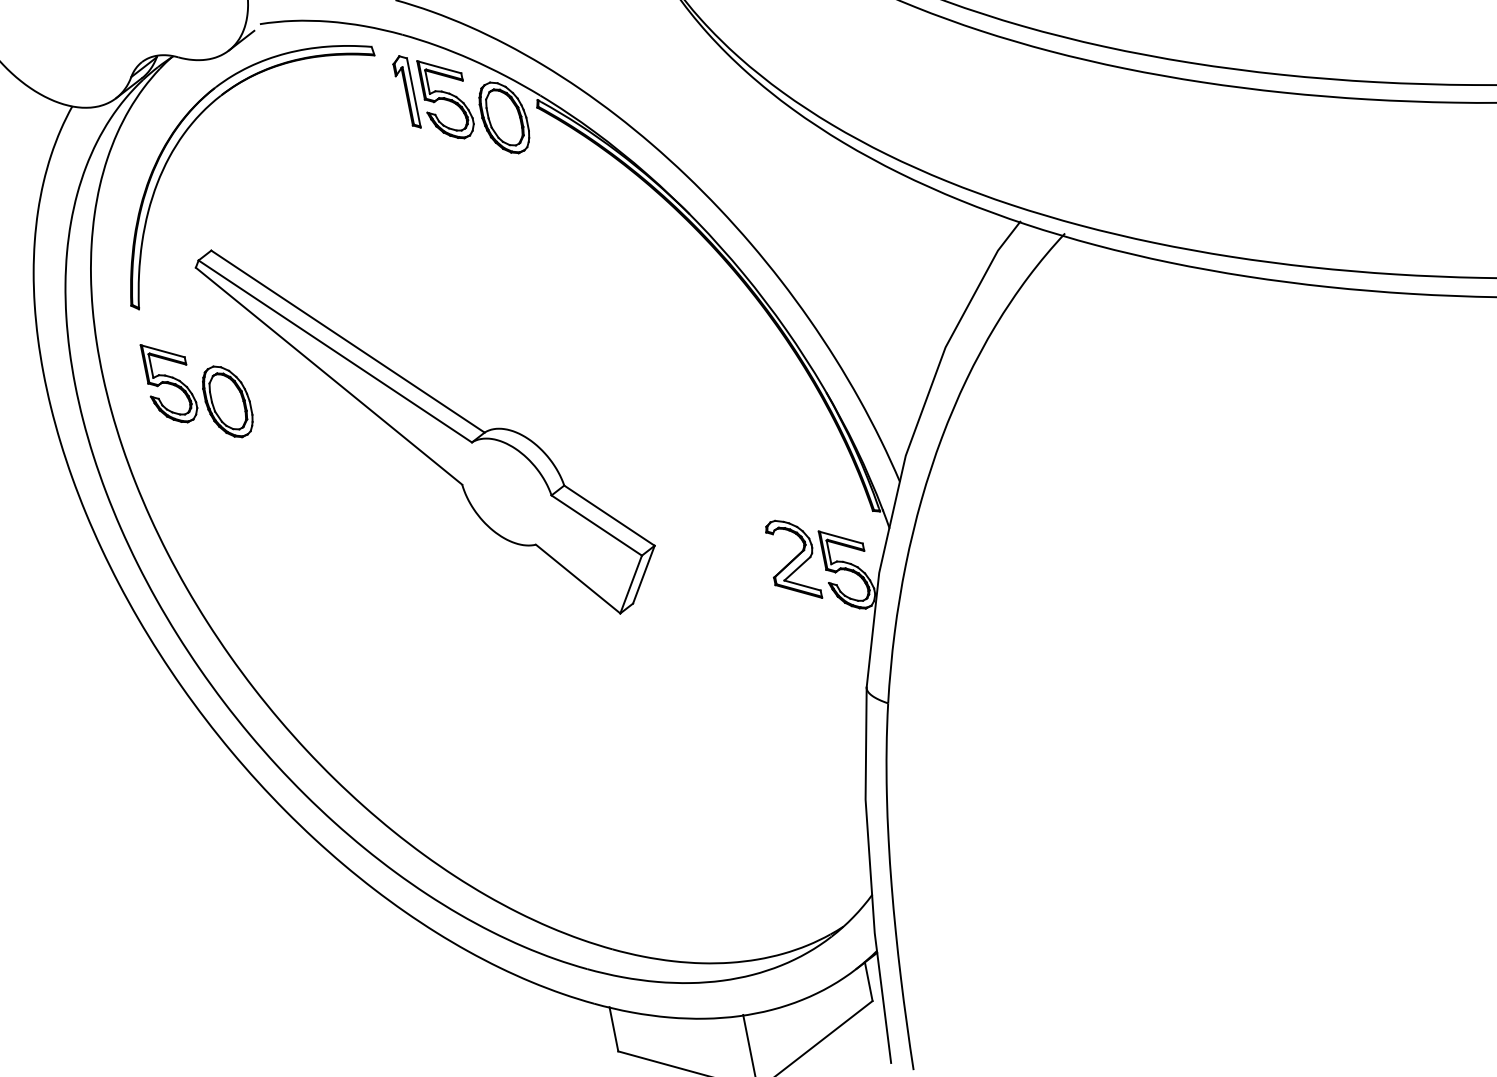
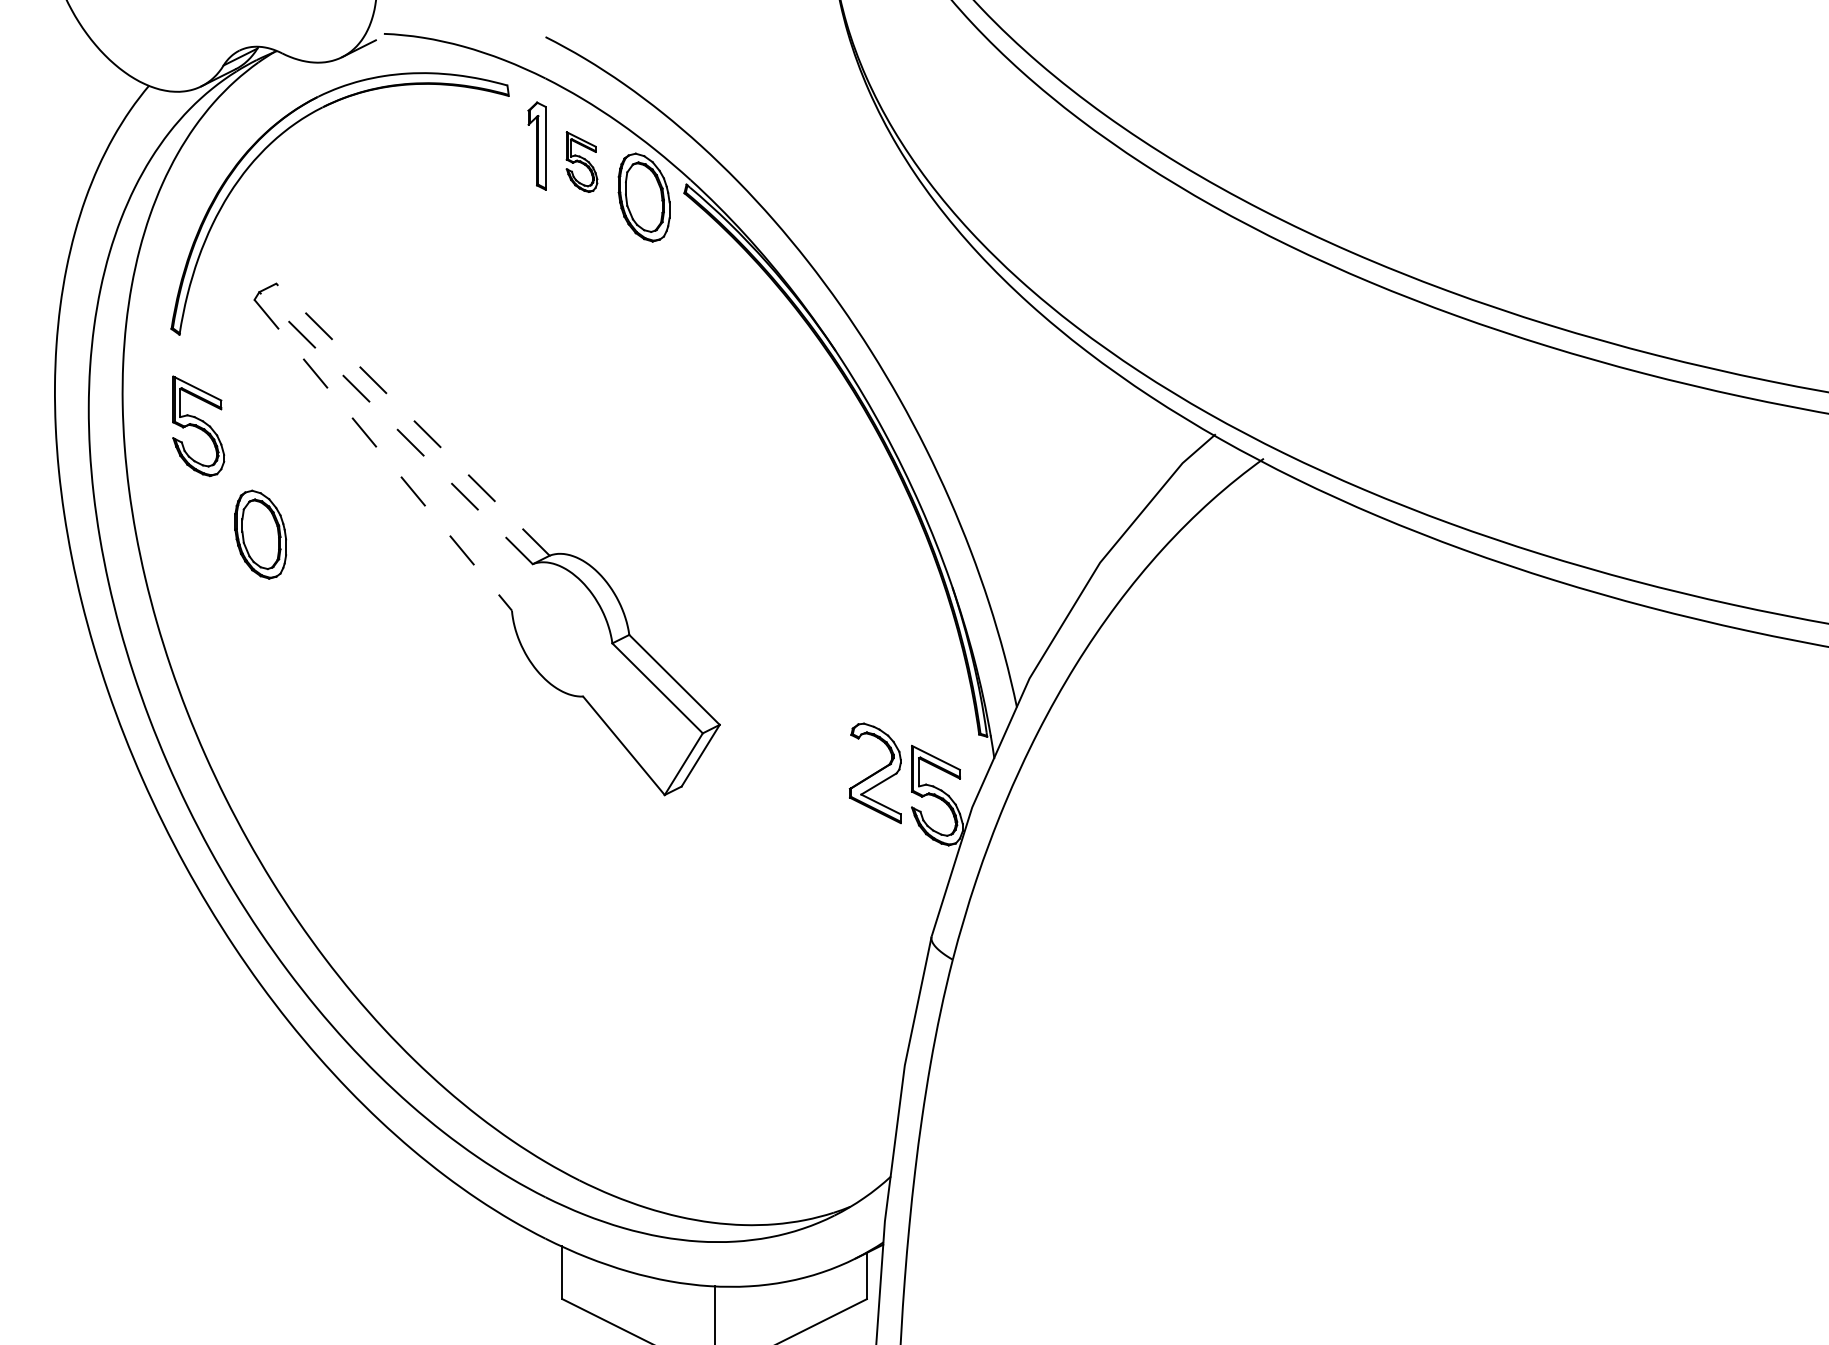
part: (446, 98) -> (581, 161), size x0.6
line: (347, 341) -> (412, 419), solid -> dashed
line: (335, 351) -> (396, 428), solid -> dashed
line: (329, 376) -> (383, 455), solid -> dashed
part: (227, 401) -> (260, 534), moved

